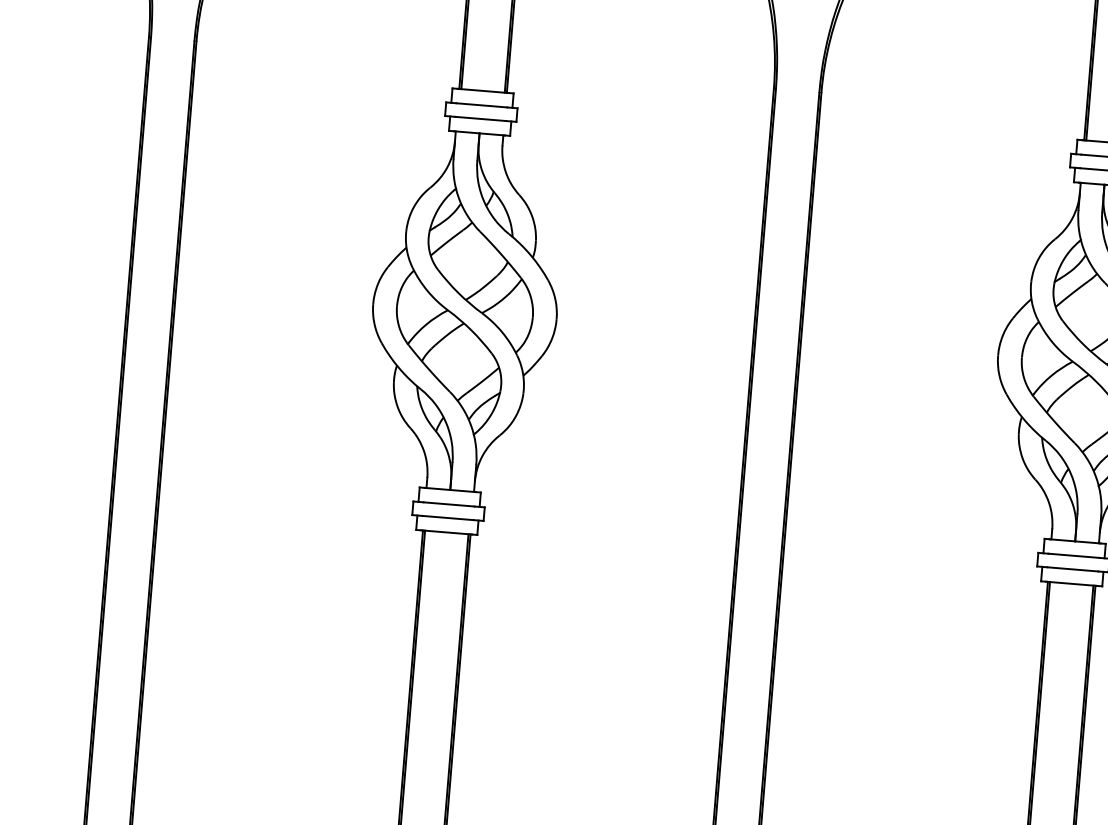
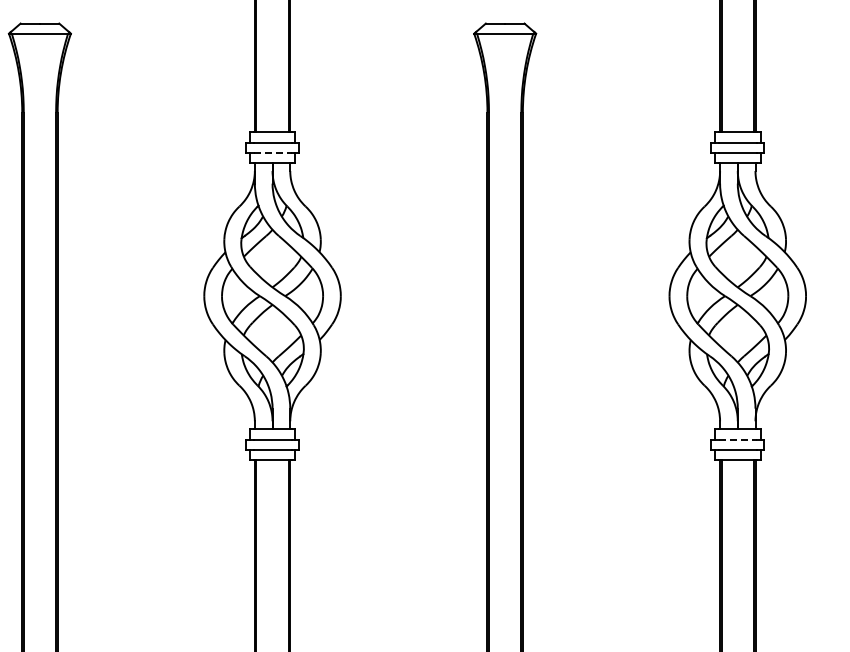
line: (480, 118) -> (272, 152), solid -> dashed
line: (1073, 555) -> (737, 439), solid -> dashed

